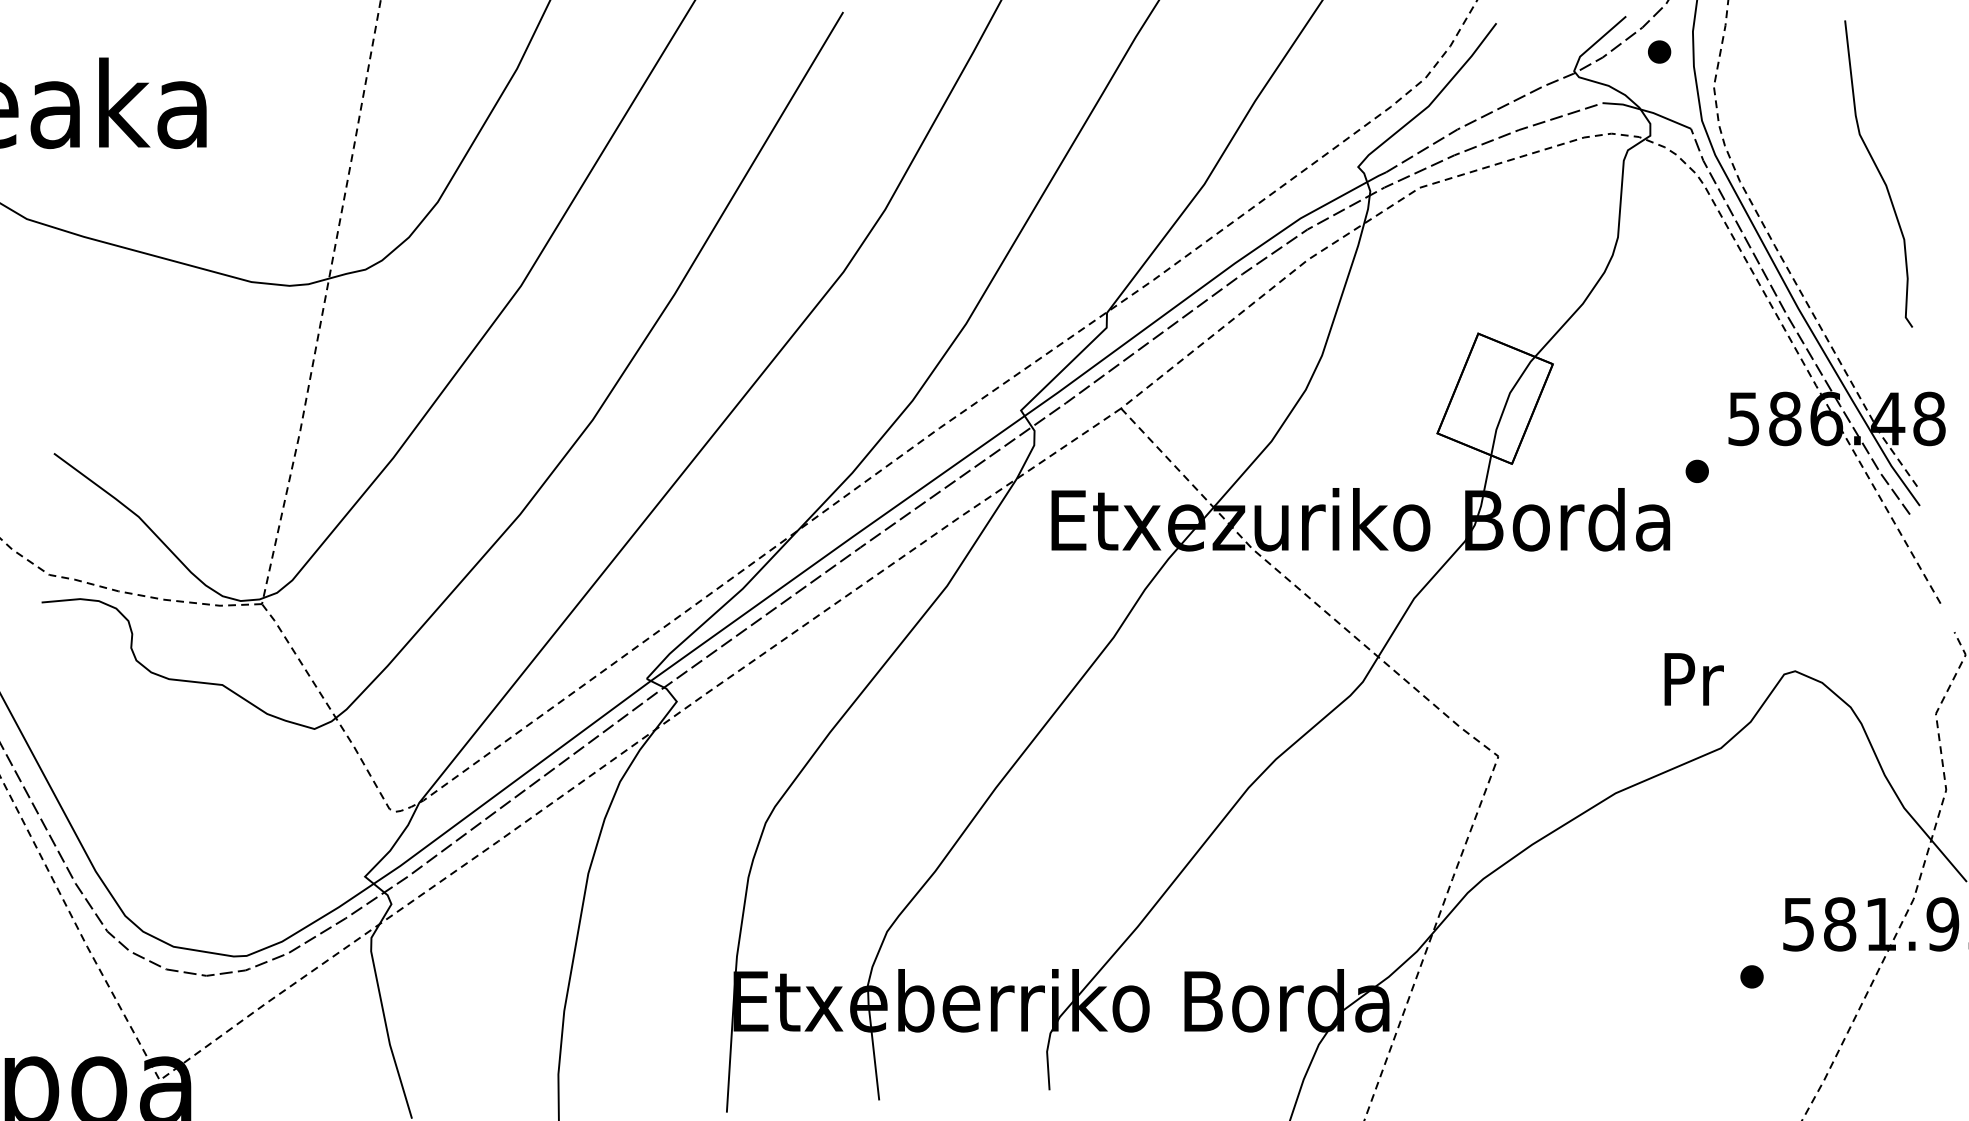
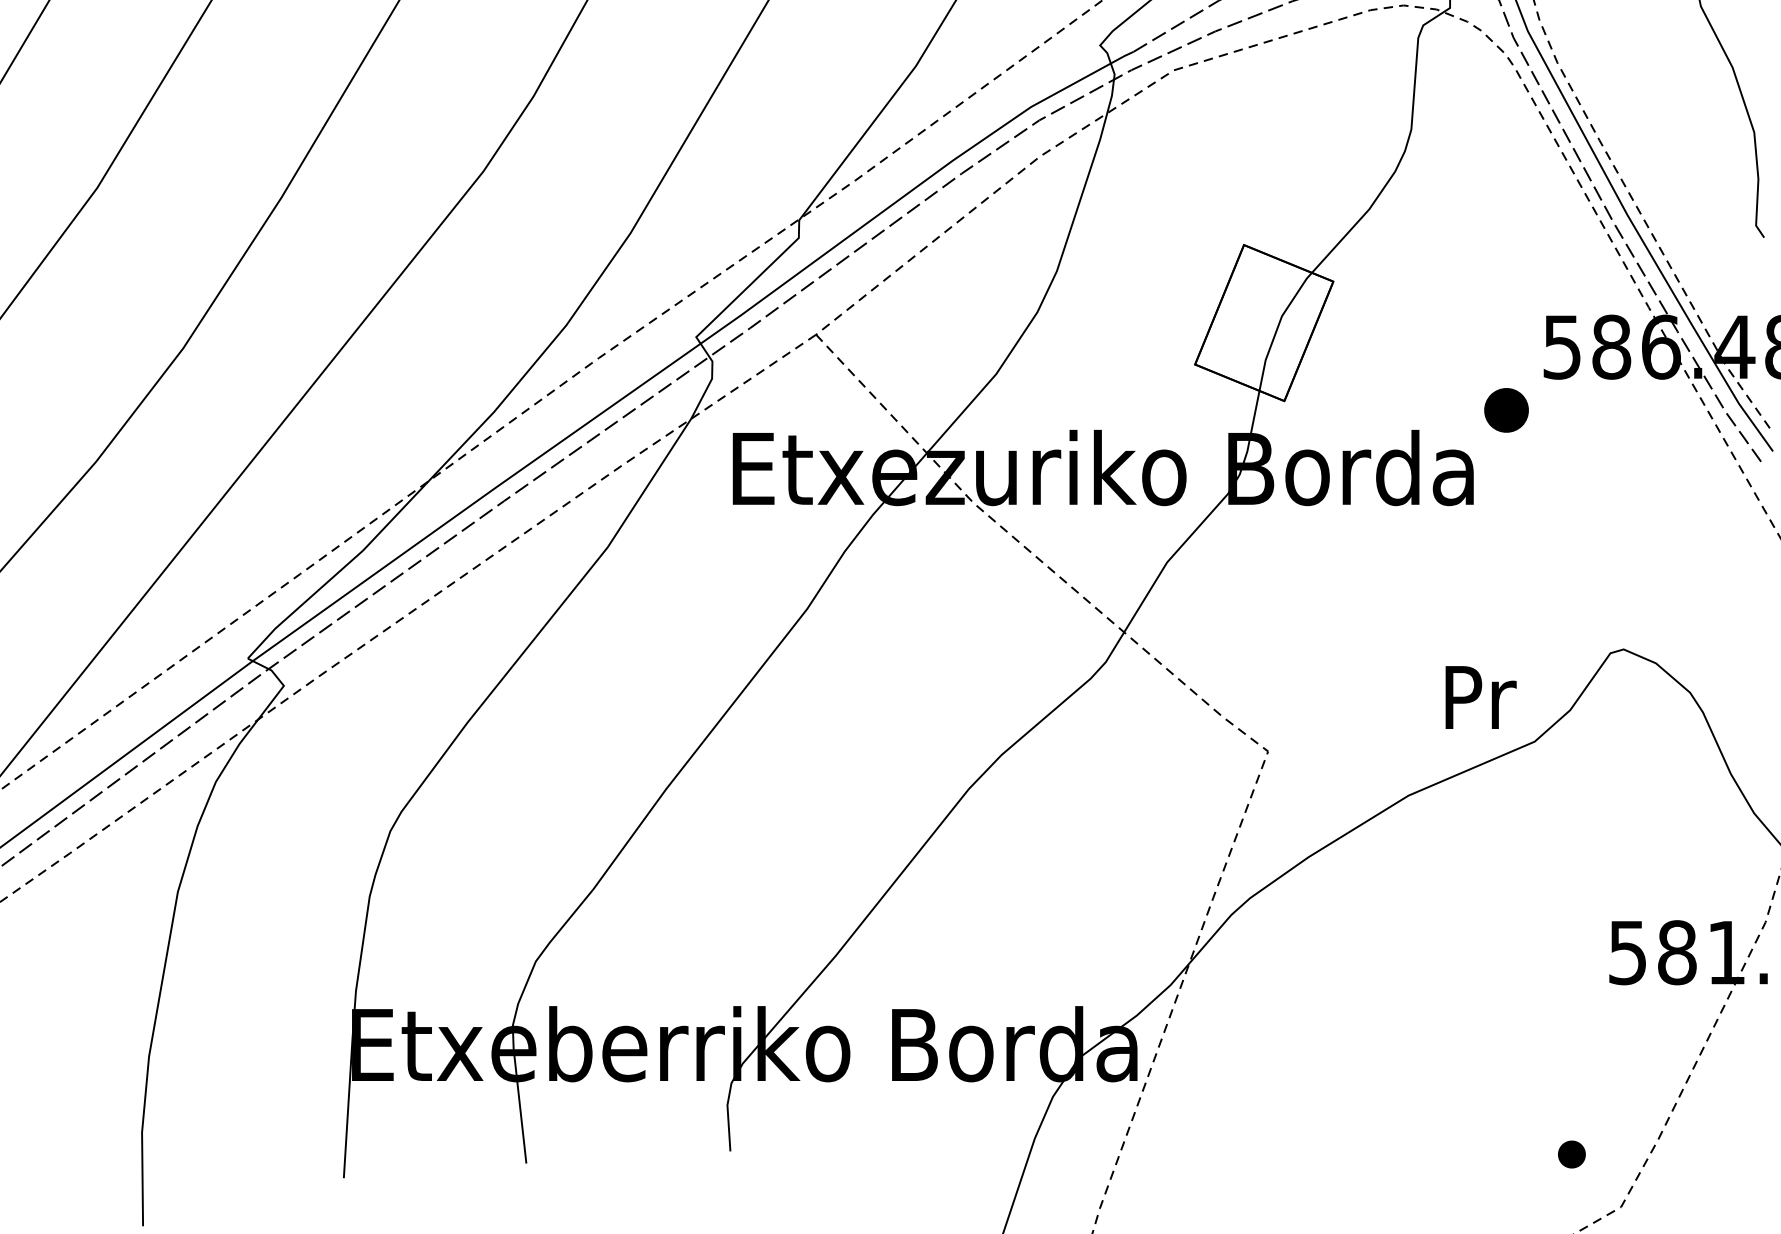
part: (1696, 470) -> (1505, 408), size x1.6
text: (1693, 679) -> (1480, 697), moved
part: (1751, 976) -> (1571, 1154), moved

